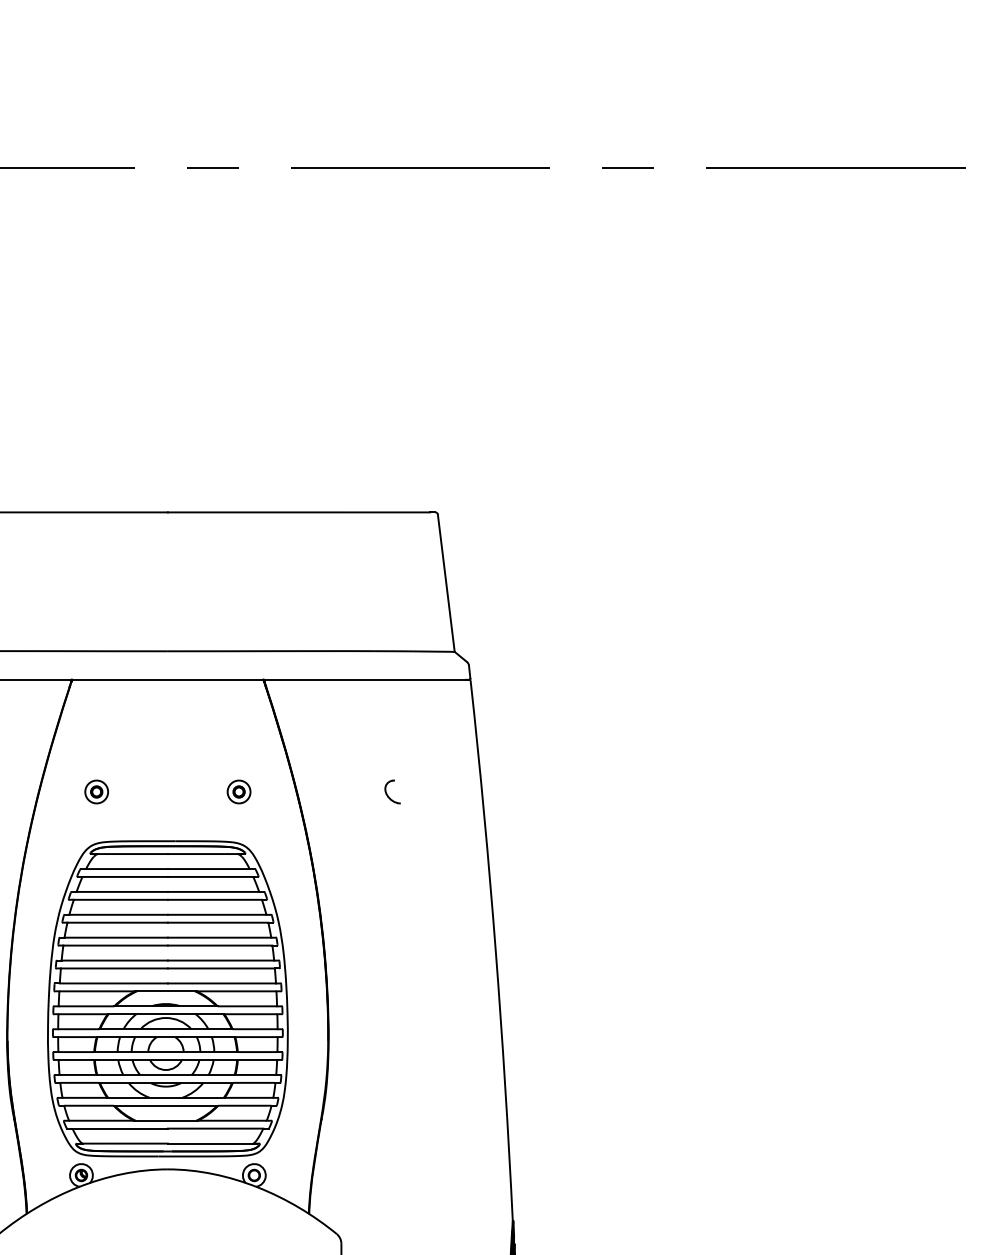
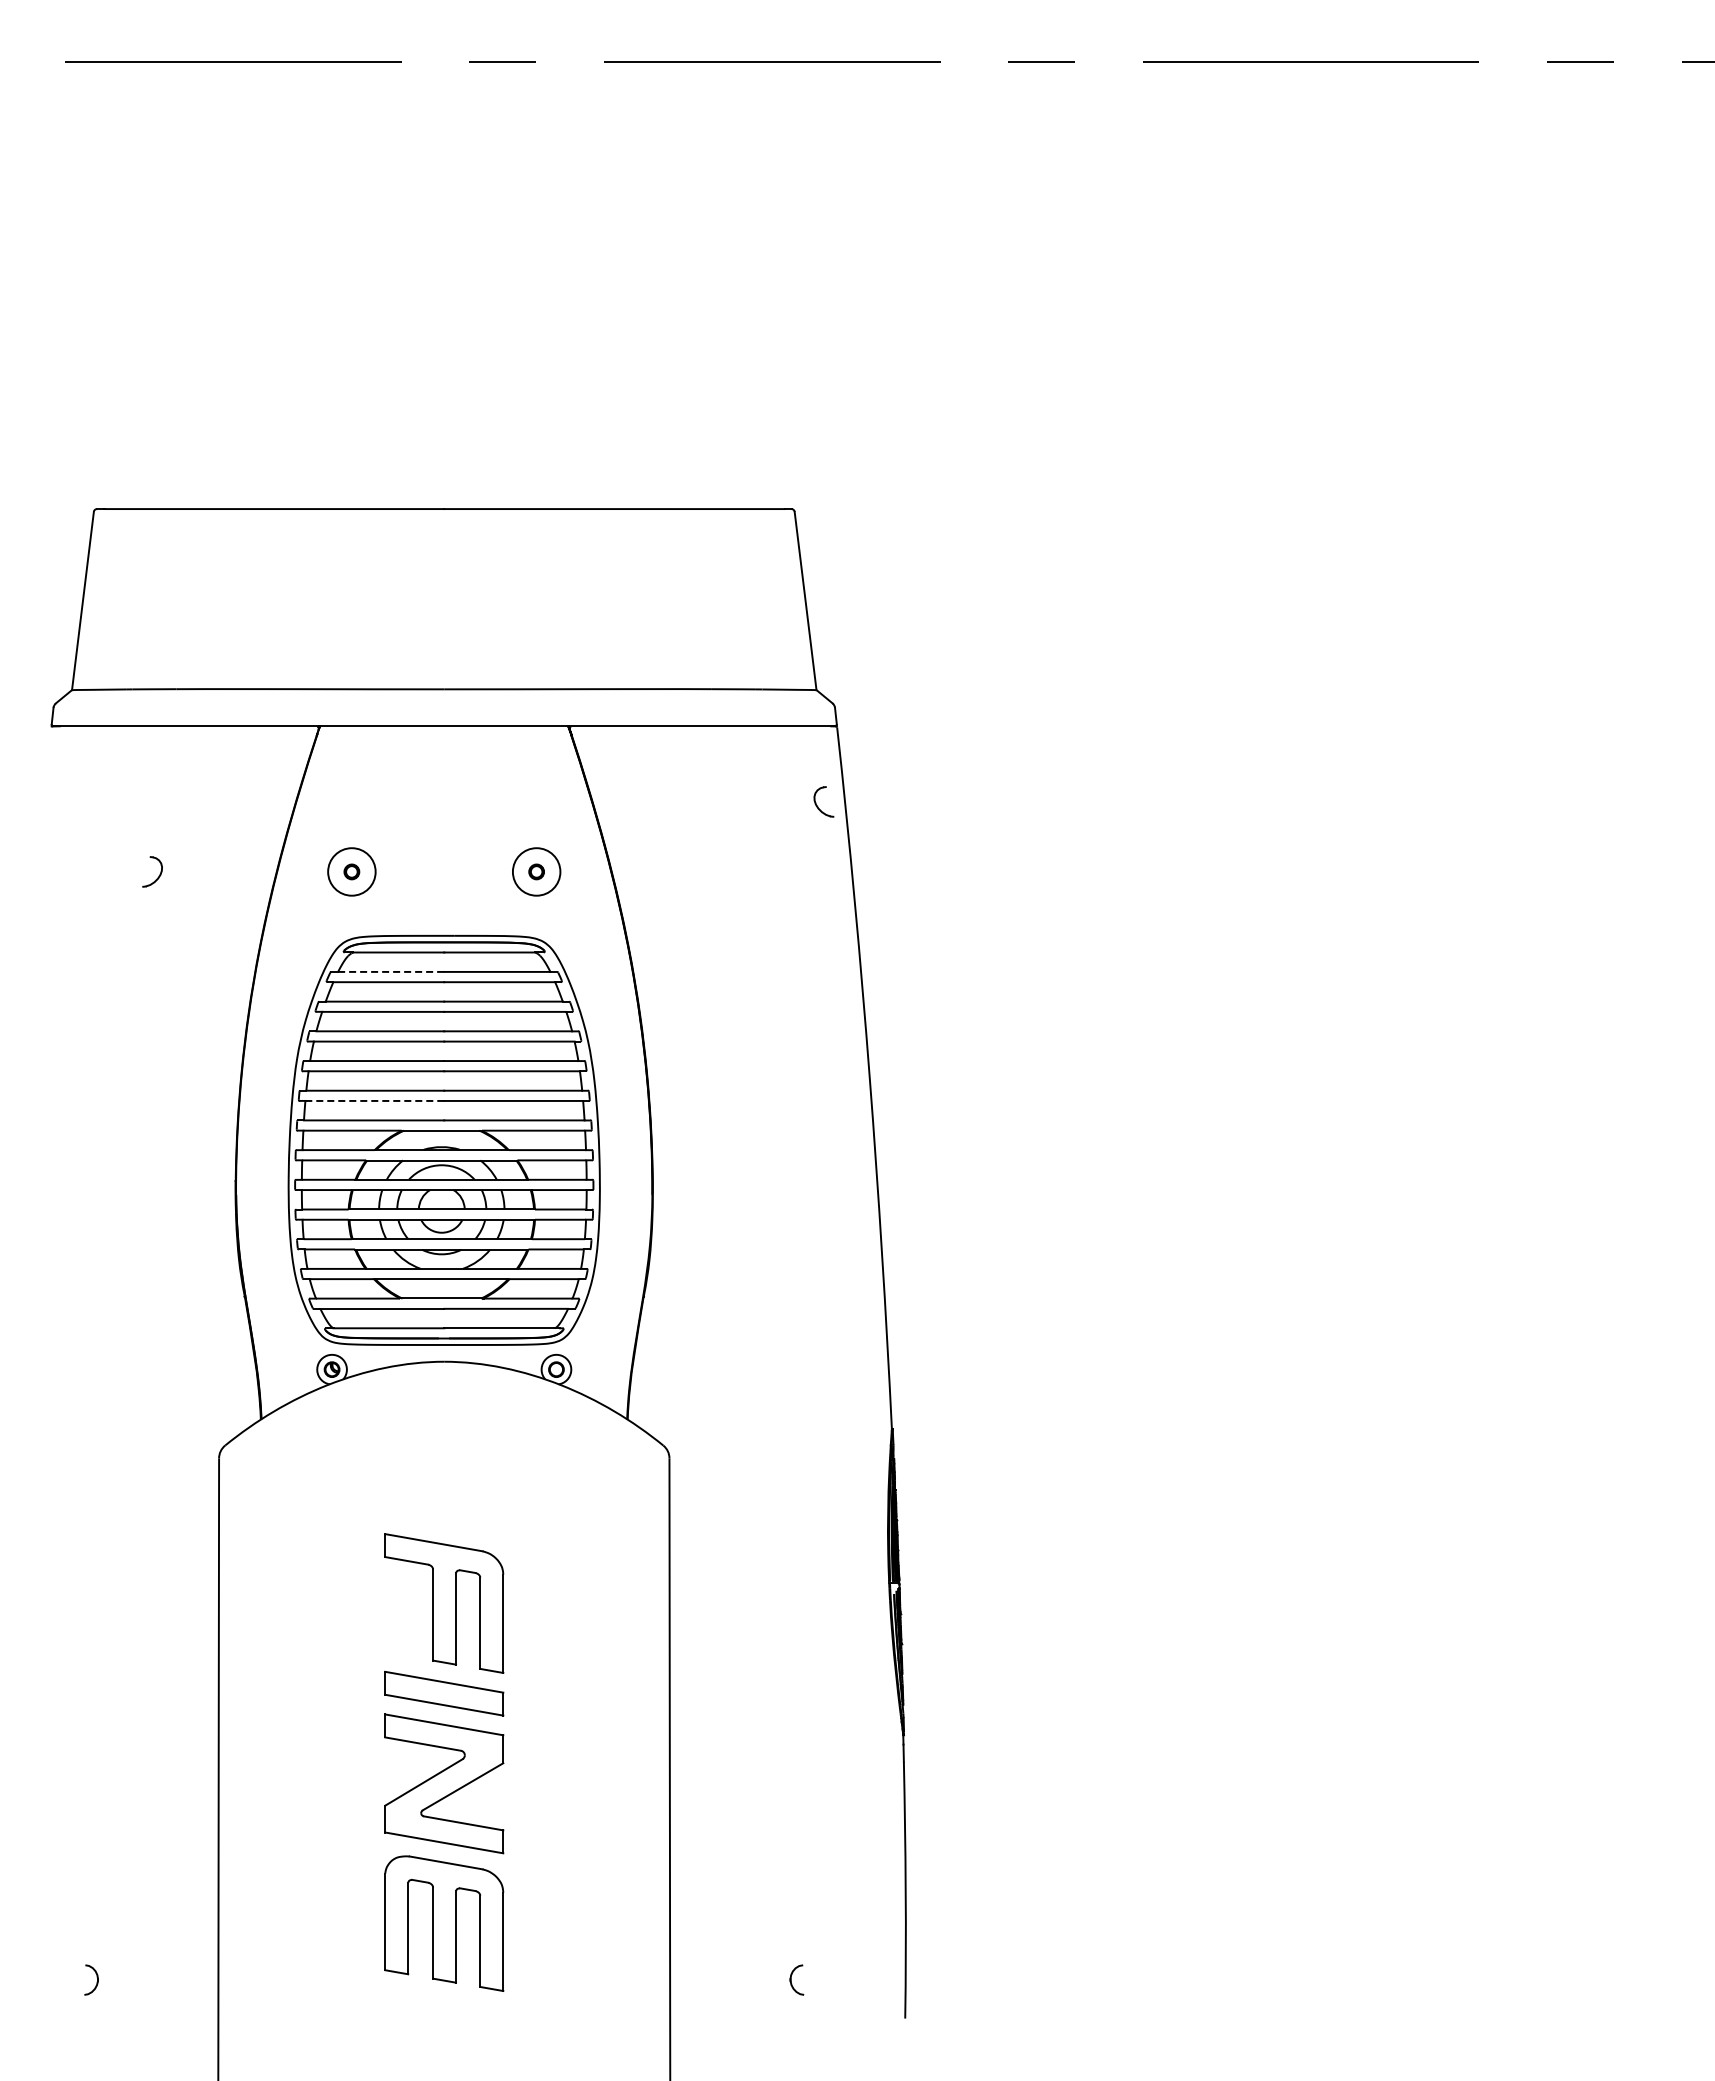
circle: (96, 791) -> (351, 871), size x1.6
circle: (238, 791) -> (536, 871), size x1.6
part: (386, 792) -> (816, 802), moved
line: (127, 868) -> (391, 971), solid -> dashed
line: (114, 968) -> (374, 1100), solid -> dashed

